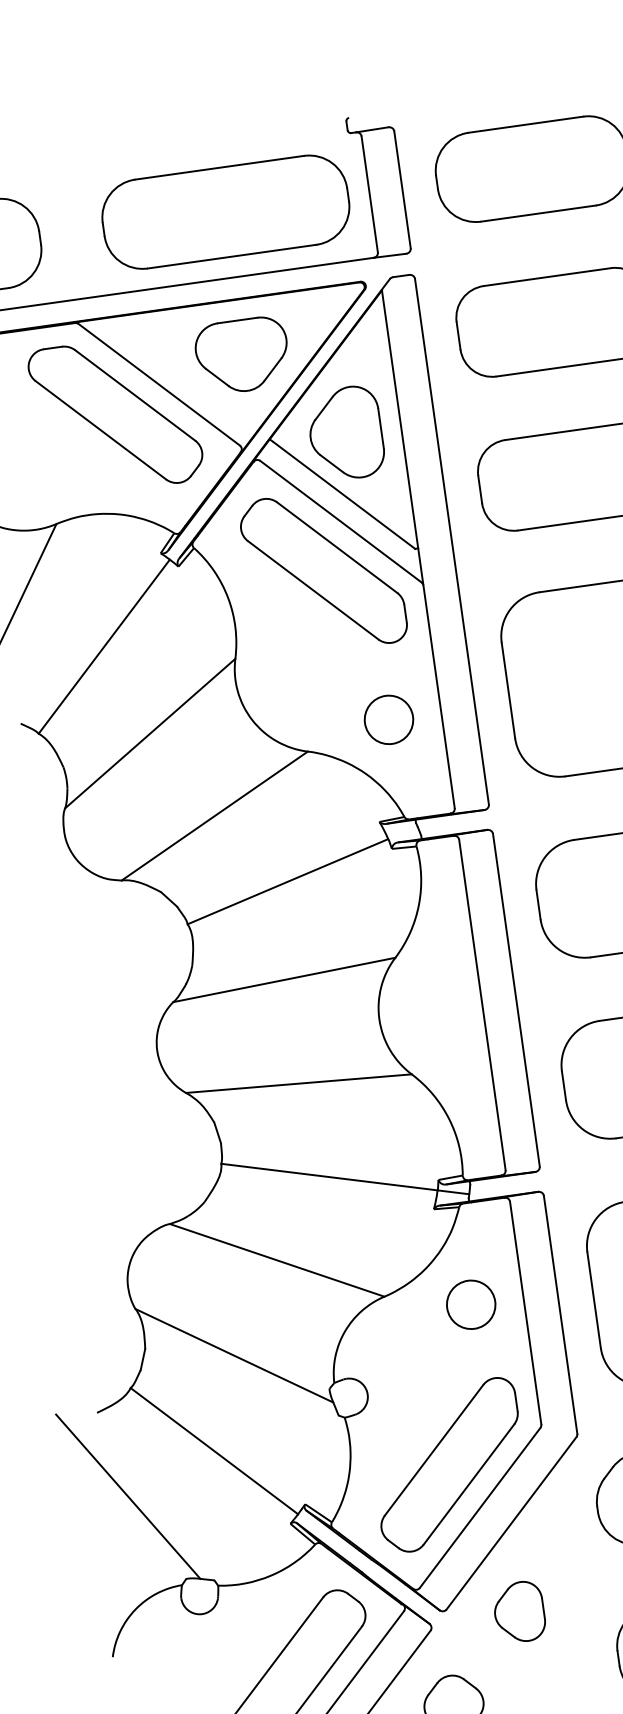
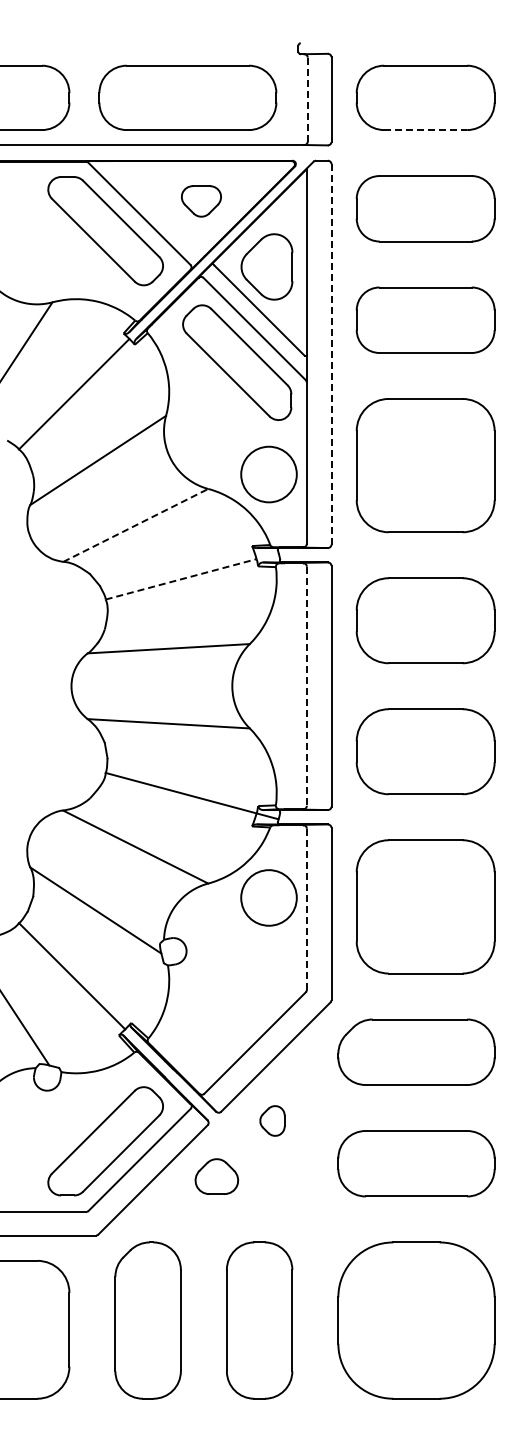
line: (369, 194) -> (307, 99), solid -> dashed
part: (225, 211) -> (187, 97), moved
line: (539, 214) -> (426, 130), solid -> dashed
part: (242, 355) -> (201, 201), size x0.6
line: (451, 540) -> (331, 353), solid -> dashed
circle: (388, 719) -> (268, 474), size x1.6
line: (215, 816) -> (136, 525), solid -> dashed
line: (288, 881) -> (181, 579), solid -> dashed
line: (481, 1005) -> (306, 686), solid -> dashed
circle: (470, 1304) -> (268, 897), size x1.6
line: (525, 1313) -> (306, 909), solid -> dashed
part: (449, 1465) -> (237, 1009), removed
part: (519, 1611) -> (272, 1120), size x0.7

